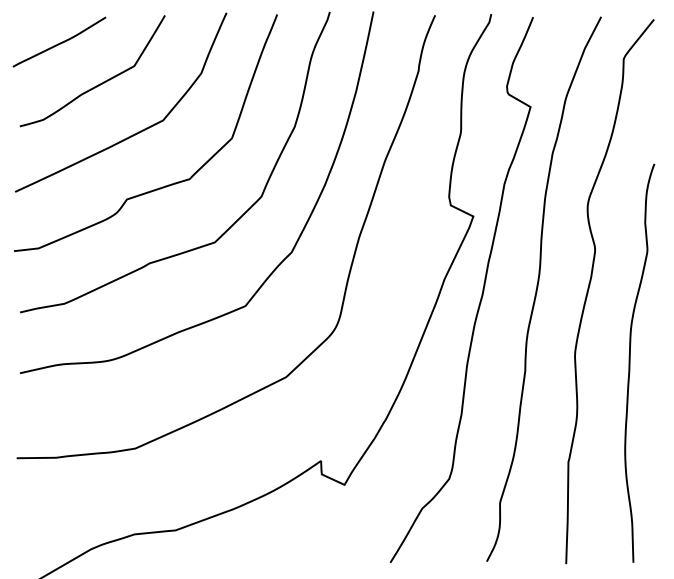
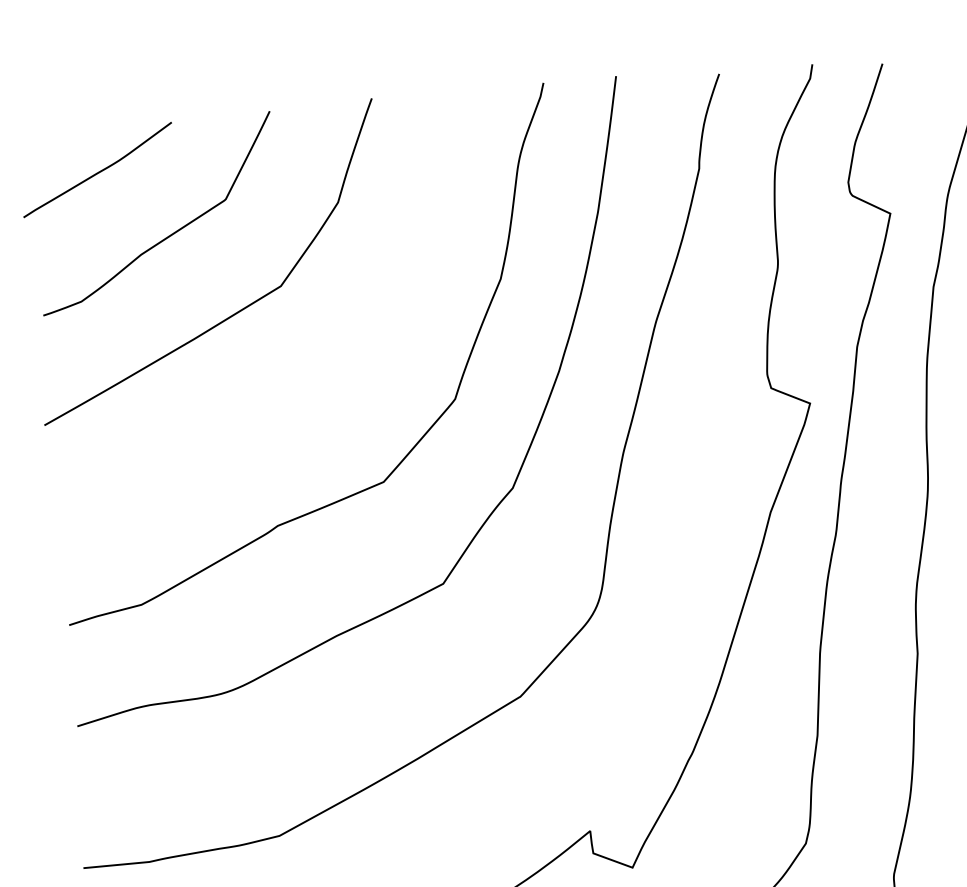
curve: (162, 186) -> (288, 396), removed

